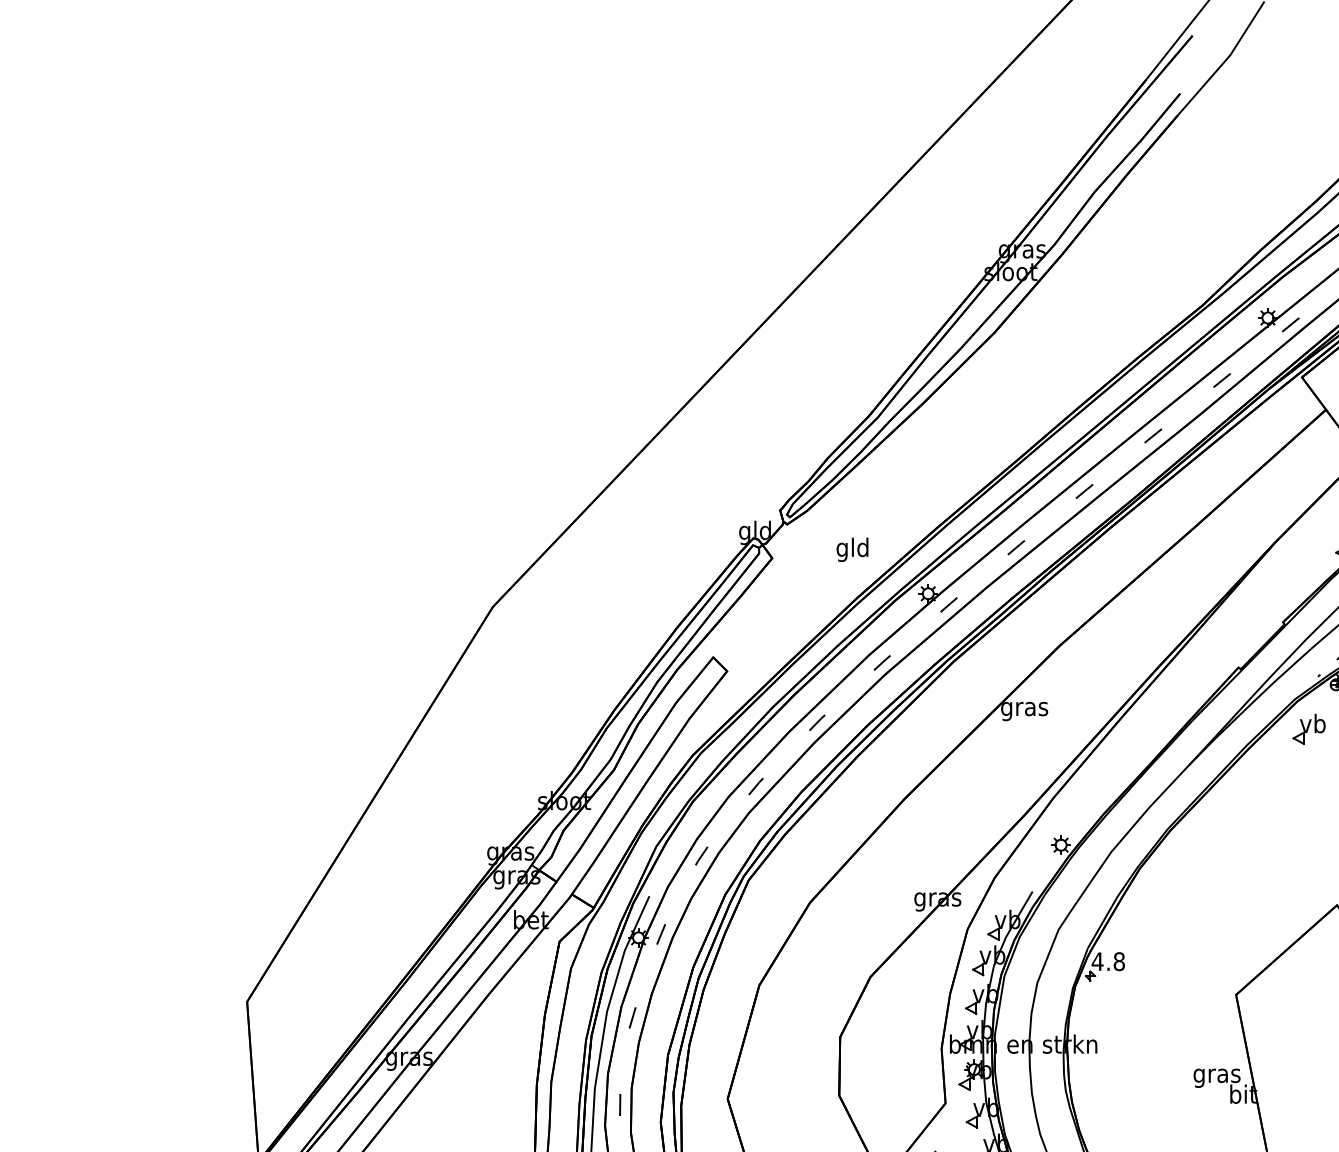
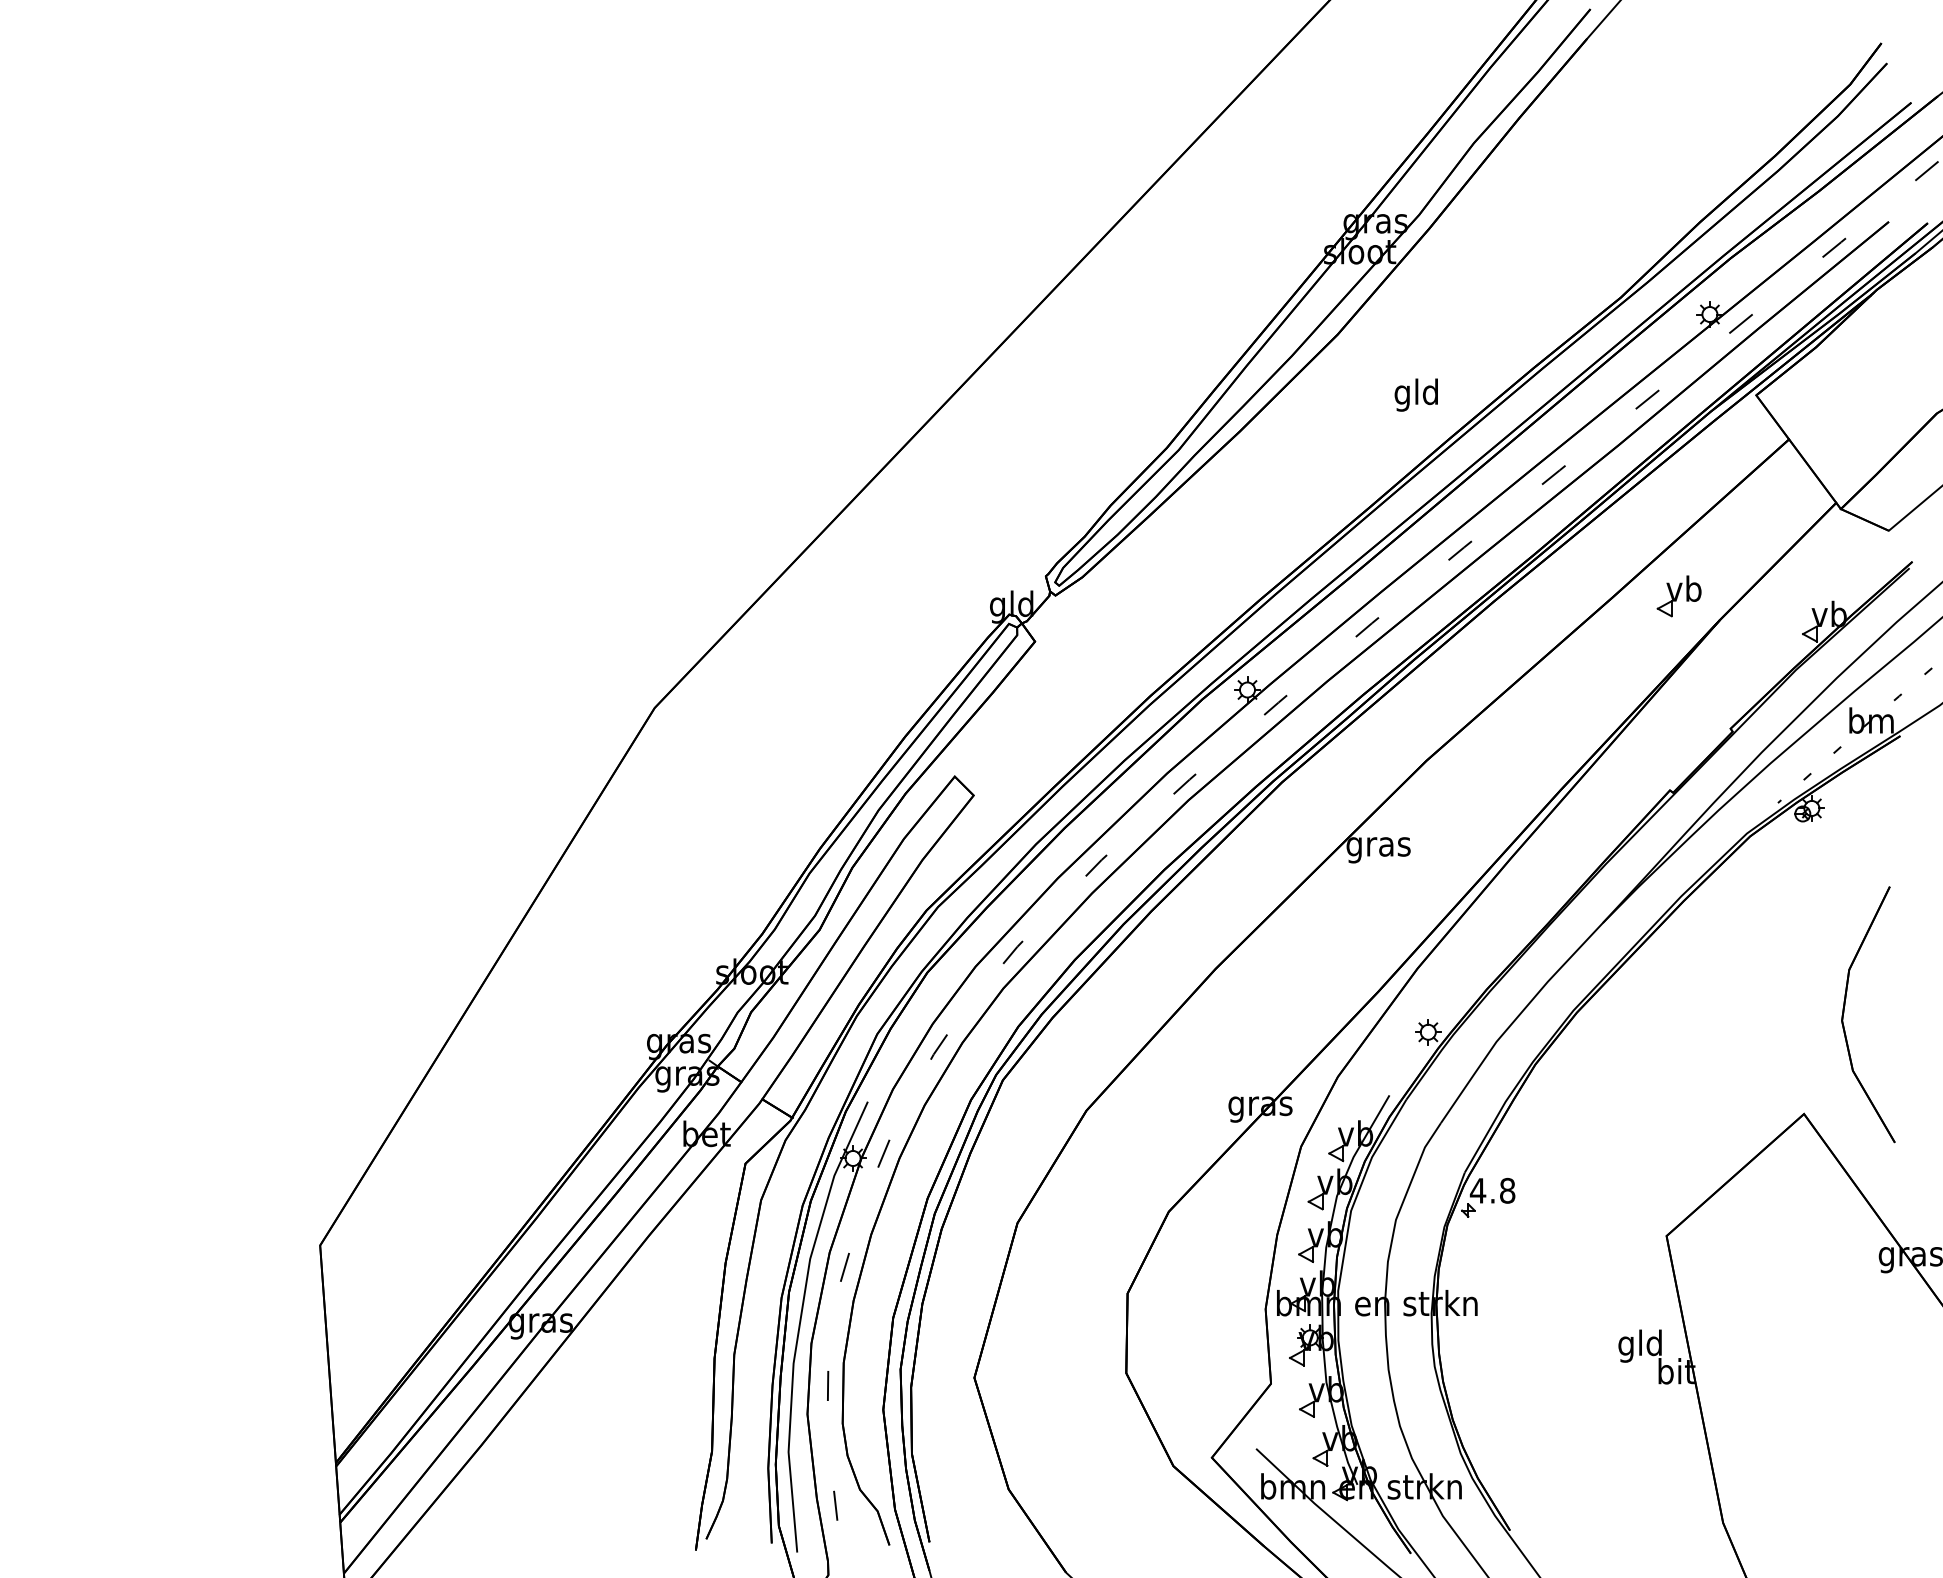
text: (851, 549) -> (1415, 394), moved
part: (1308, 729) -> (1678, 596), moved
text: (1216, 1075) -> (1640, 1345), gras -> gld

